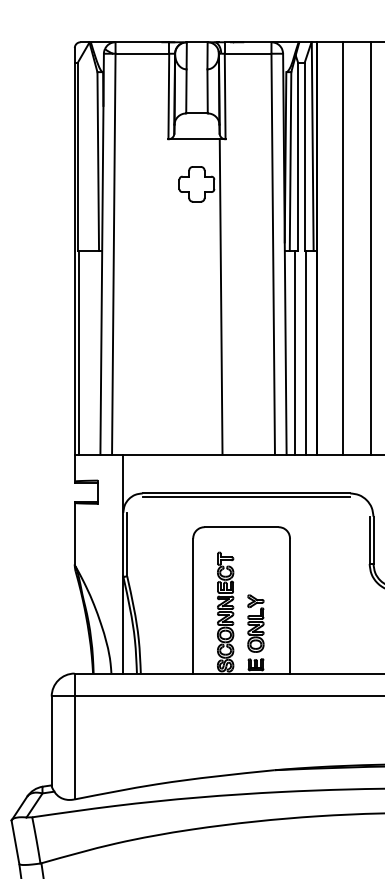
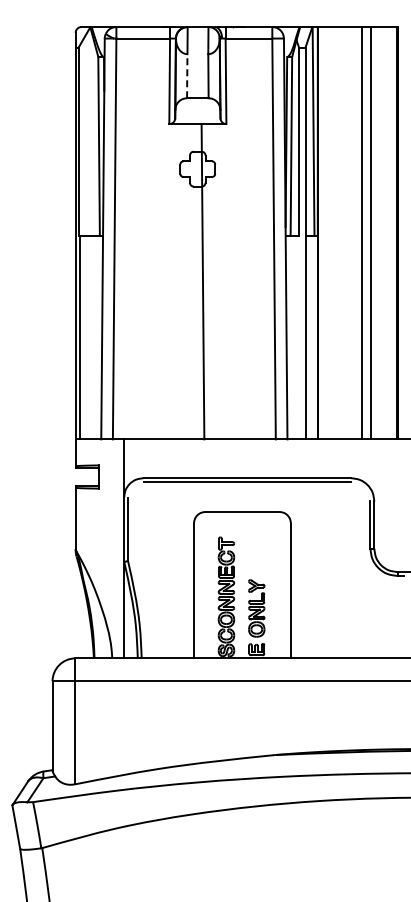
line: (186, 90) -> (187, 75), solid -> dashed
line: (342, 248) -> (361, 233), moved
line: (220, 296) -> (202, 281), moved
line: (294, 352) -> (295, 337), removed

